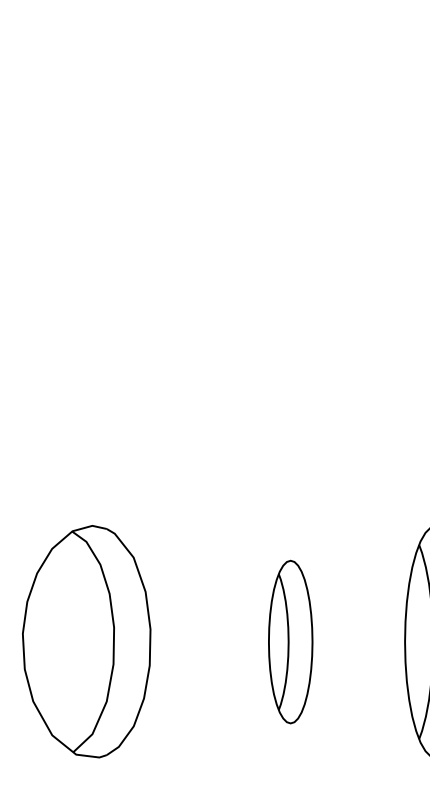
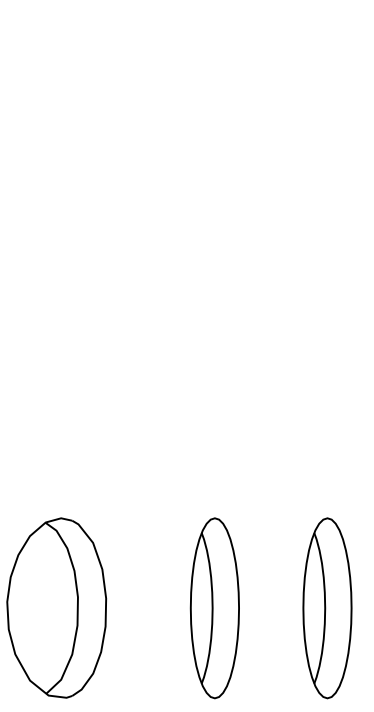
part: (290, 642) -> (214, 608), size x1.43

